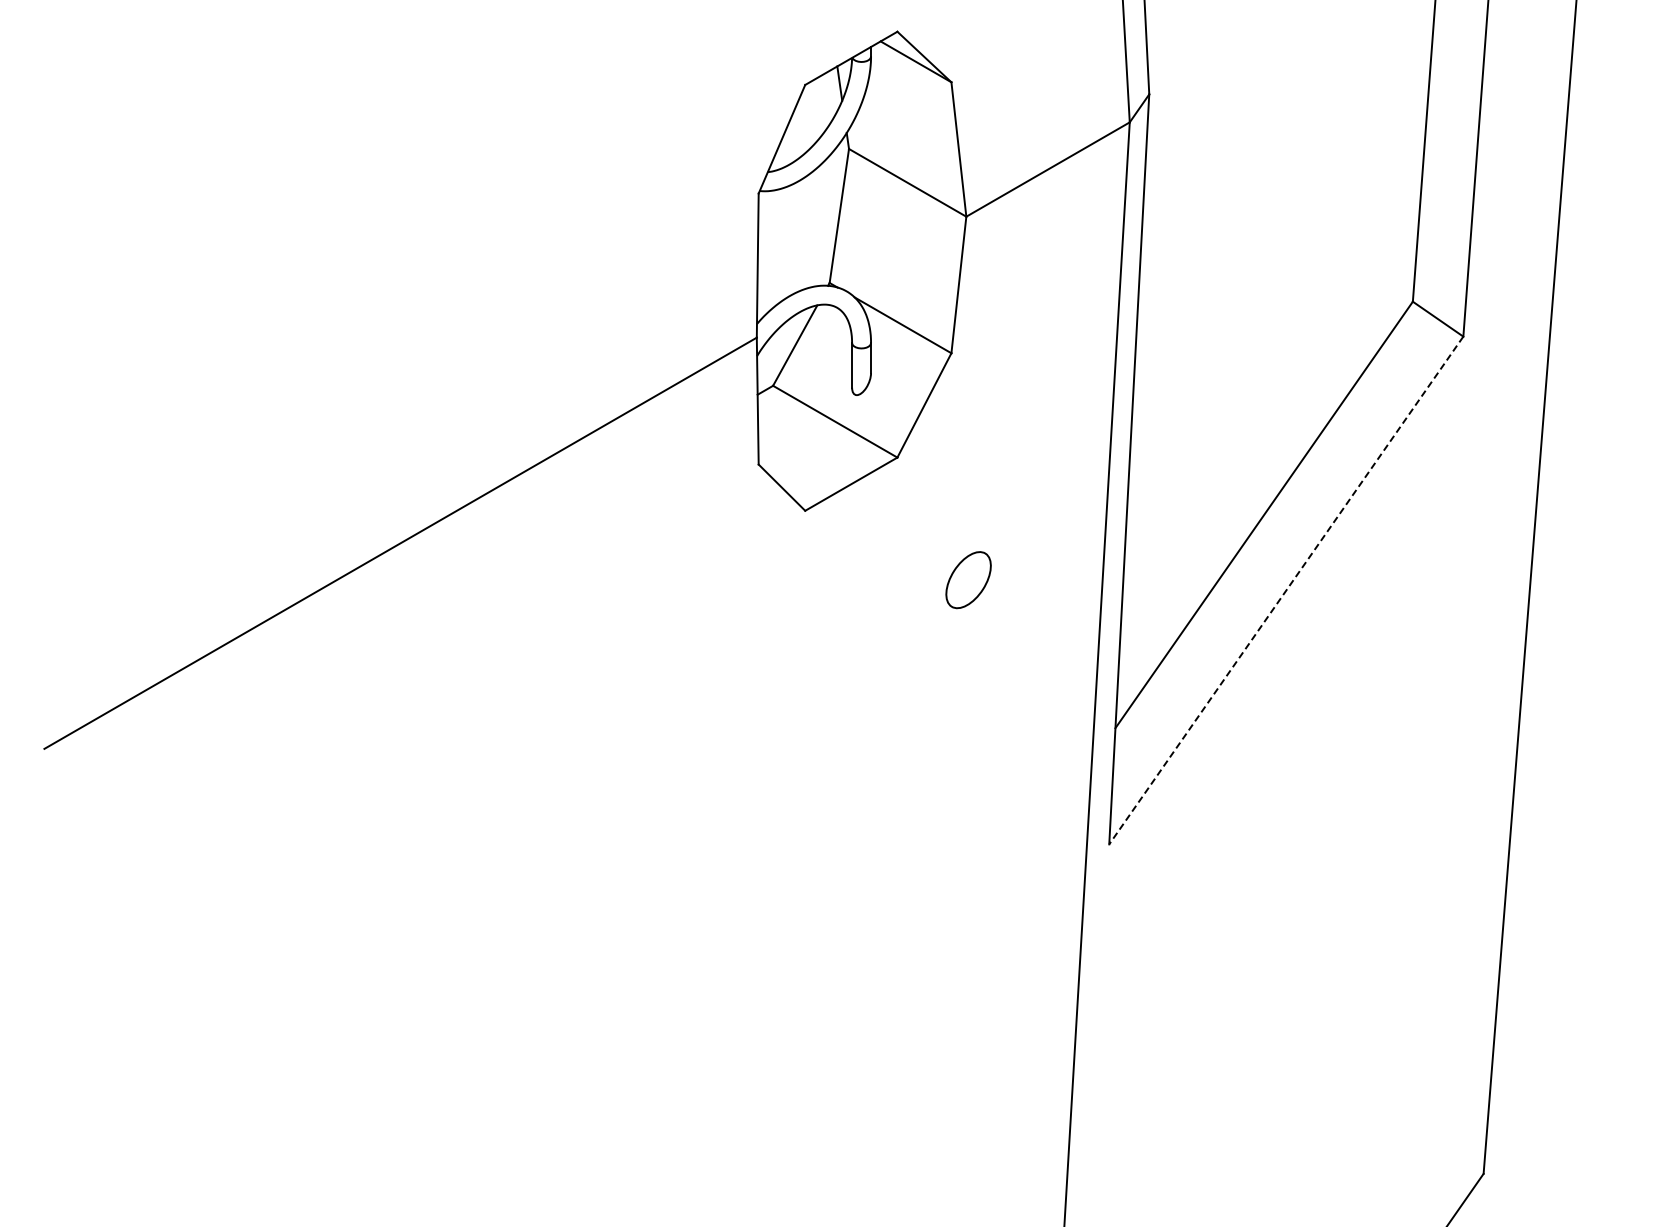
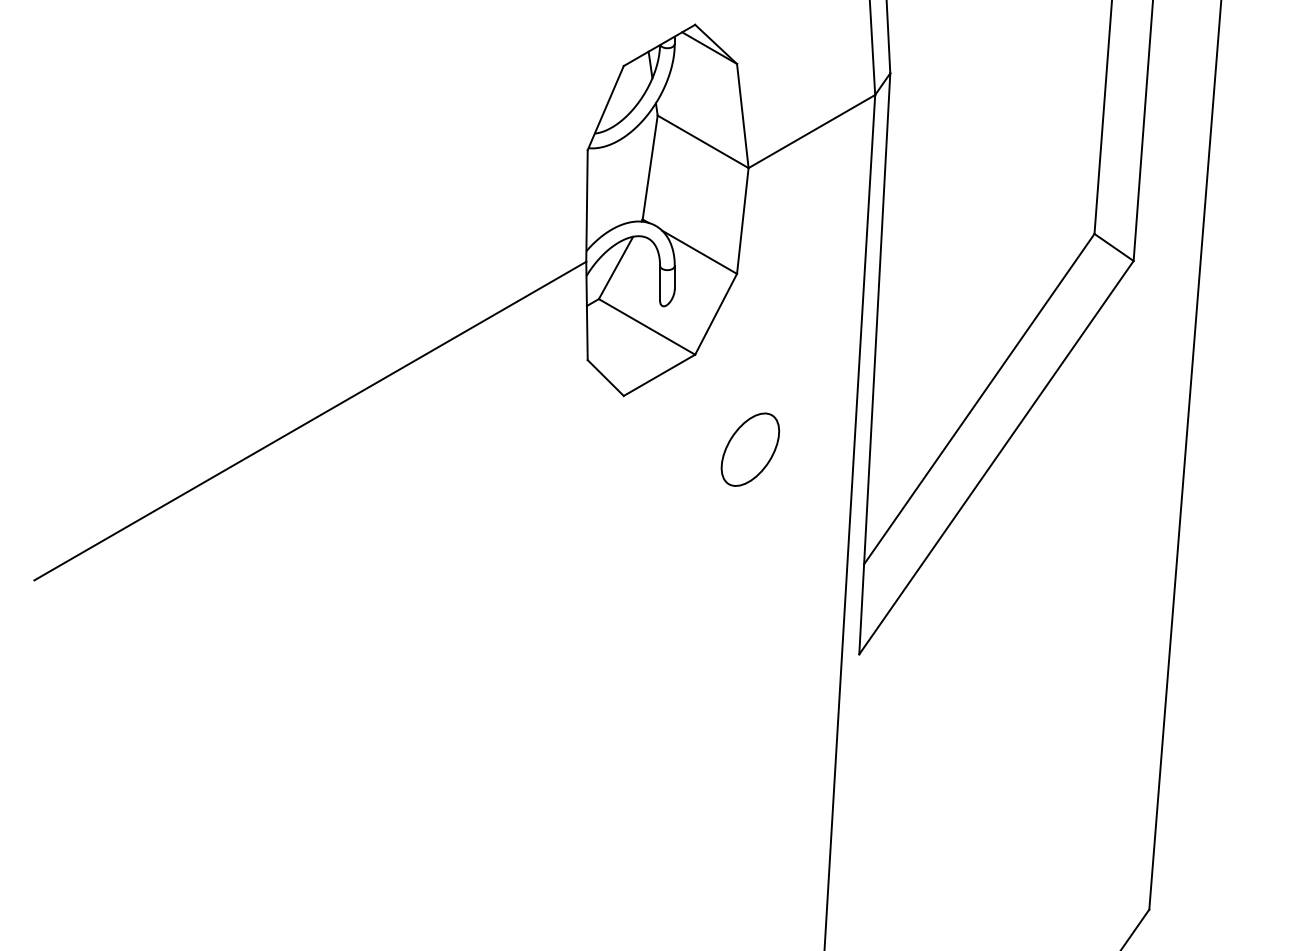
part: (968, 579) -> (750, 449), size x1.67
line: (1286, 590) -> (996, 457), dashed -> solid

